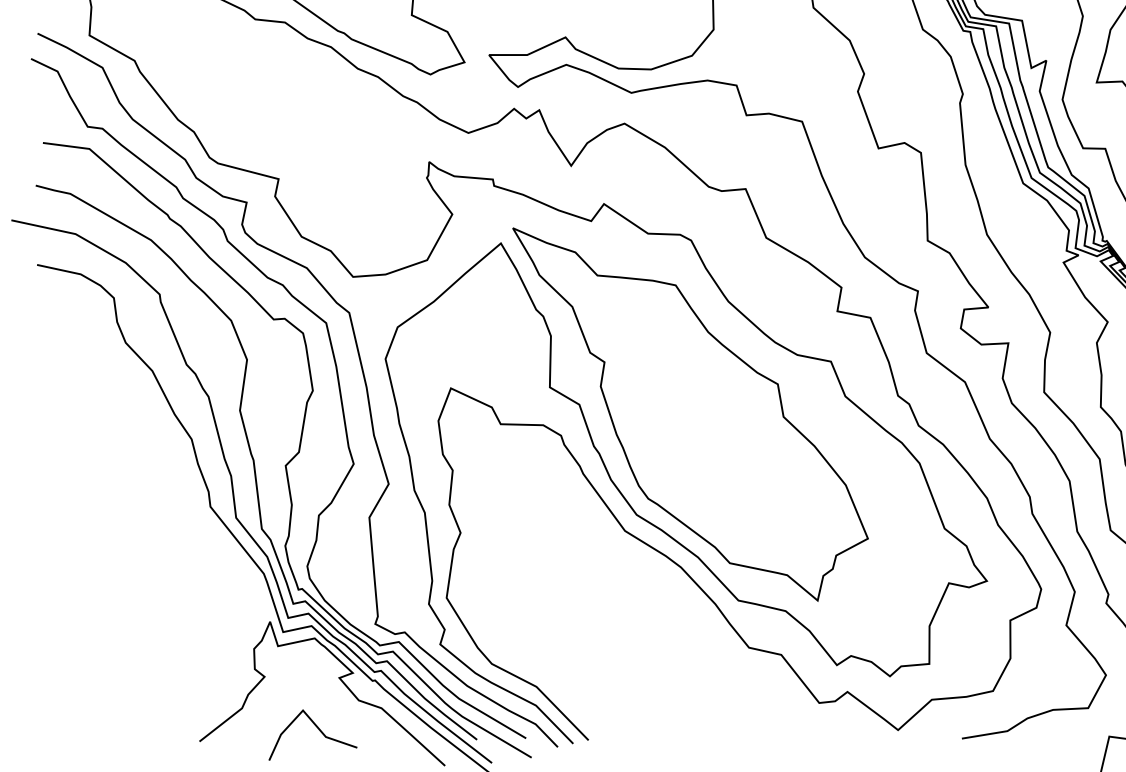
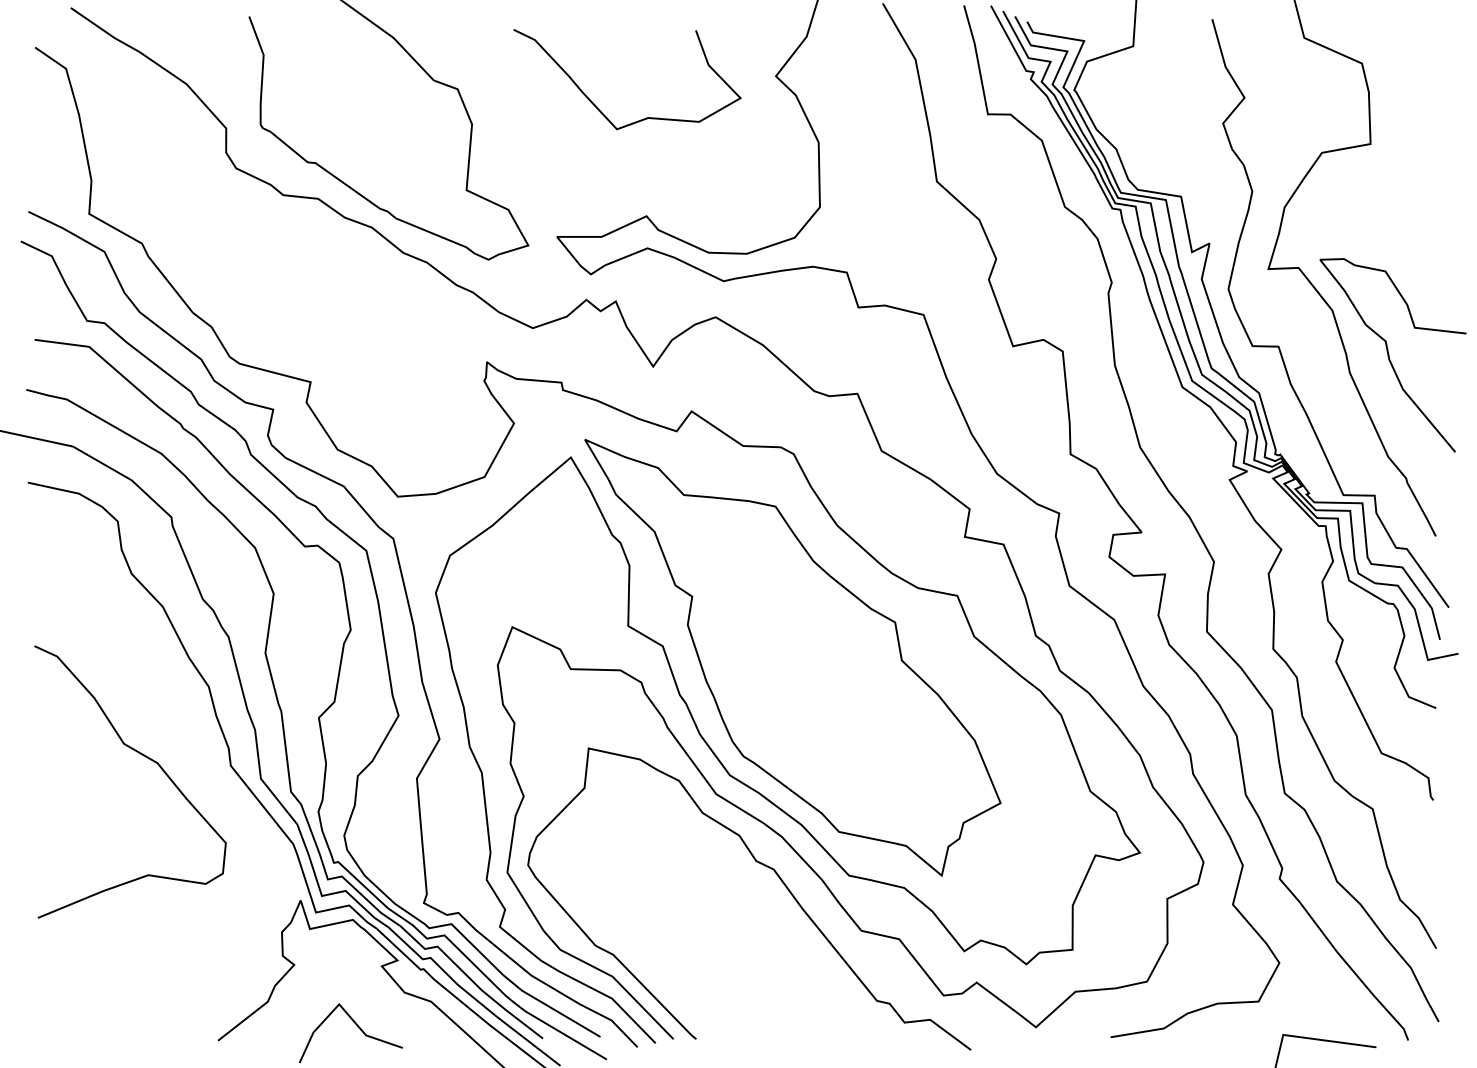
curve: (135, 498) -> (143, 756), added
curve: (664, 591) -> (762, 865), added

